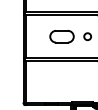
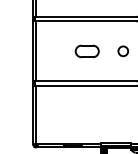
part: (61, 36) -> (86, 51), size x0.7

